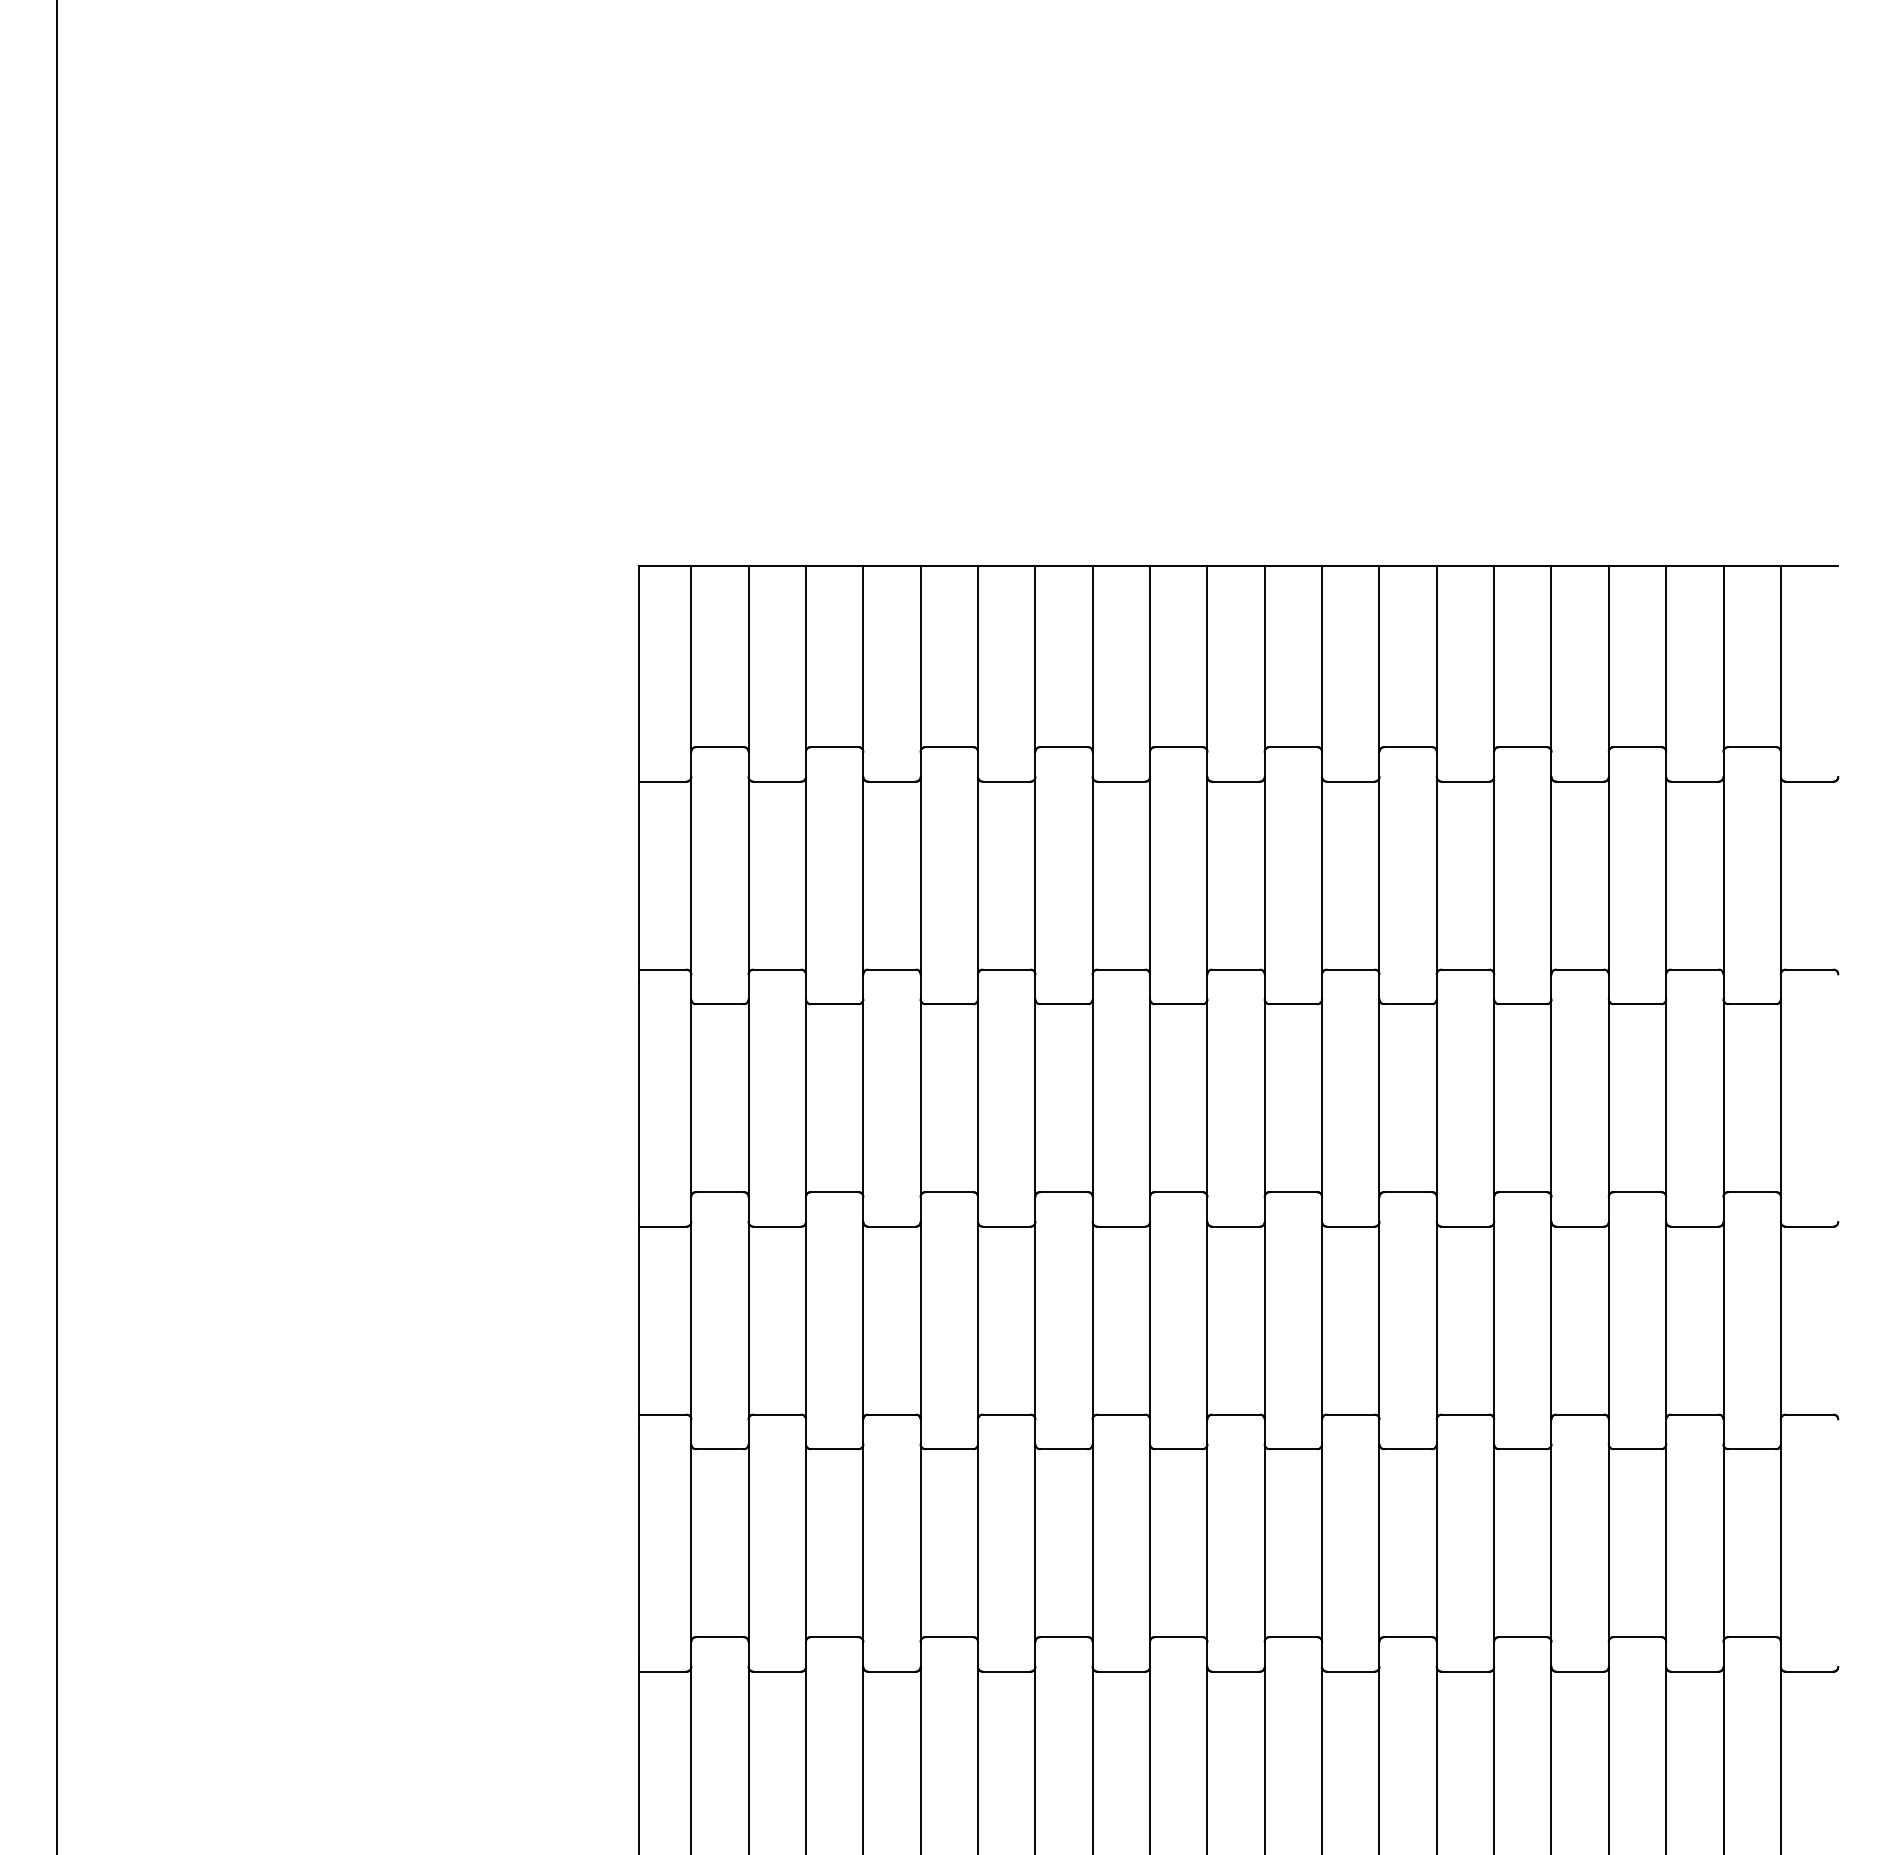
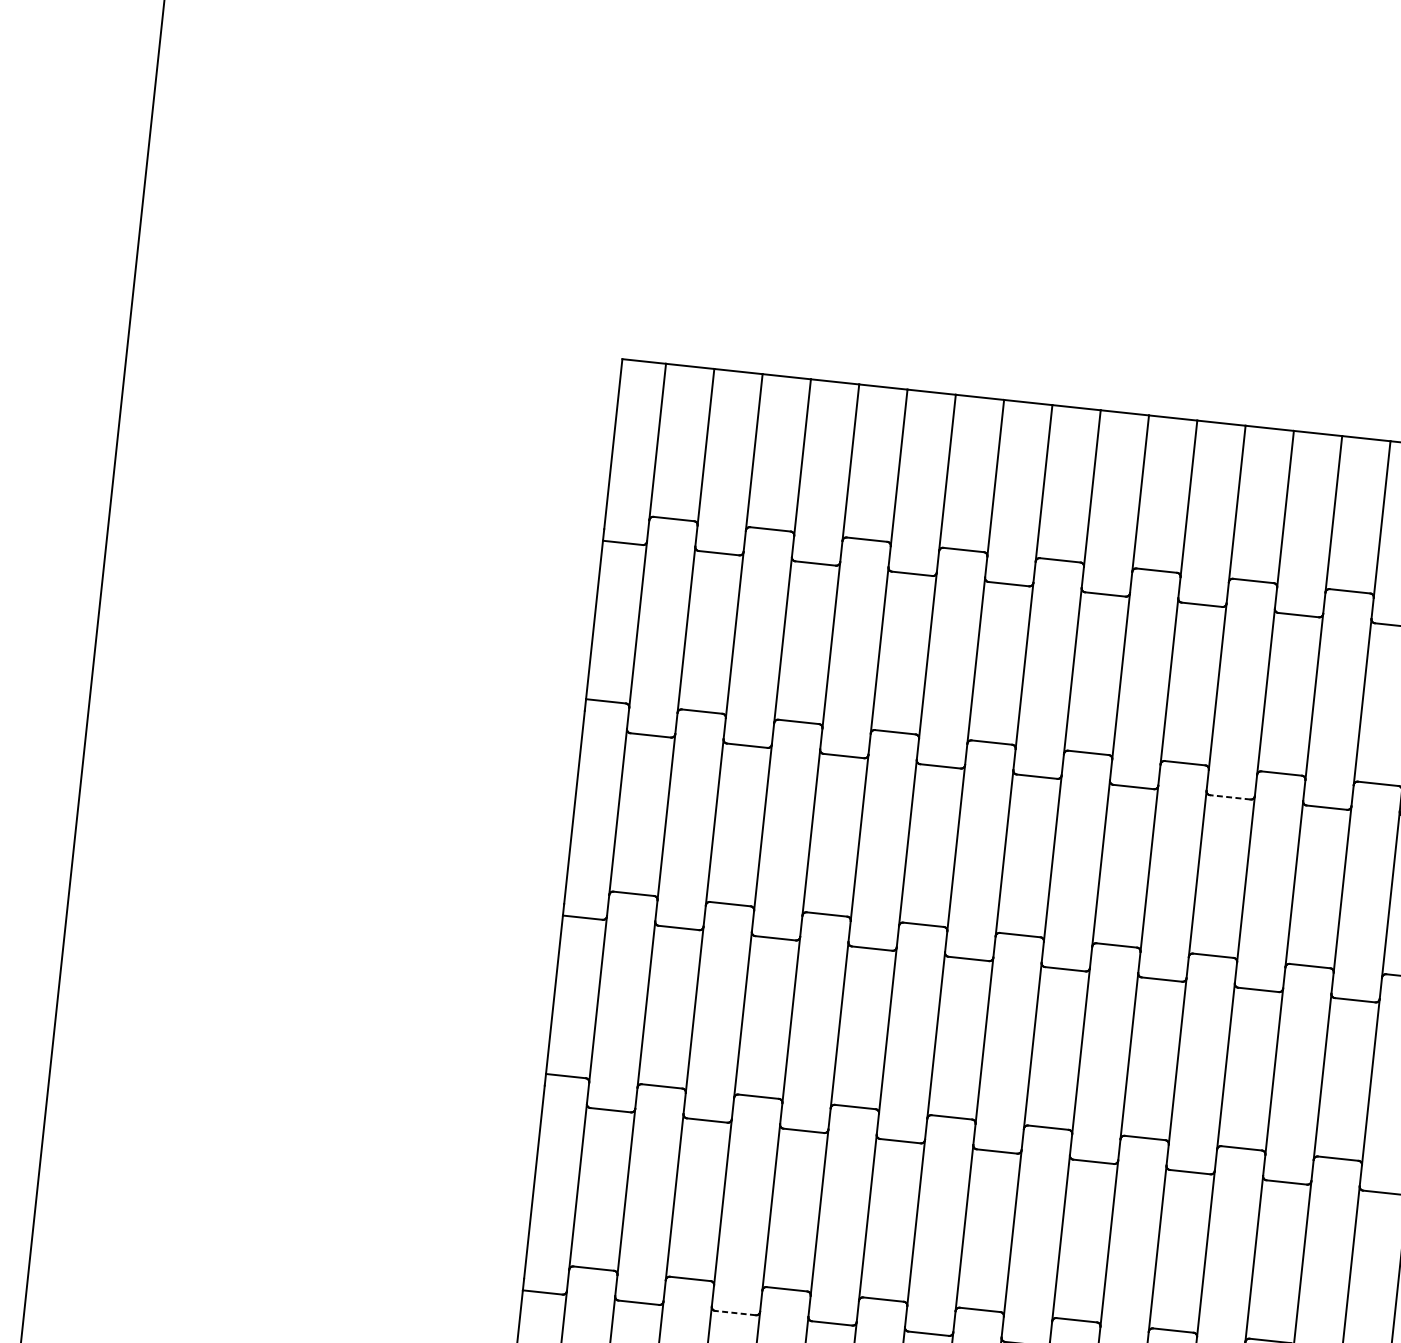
line: (1407, 1004) -> (1229, 797), solid -> dashed
line: (891, 1671) -> (735, 1312), solid -> dashed

